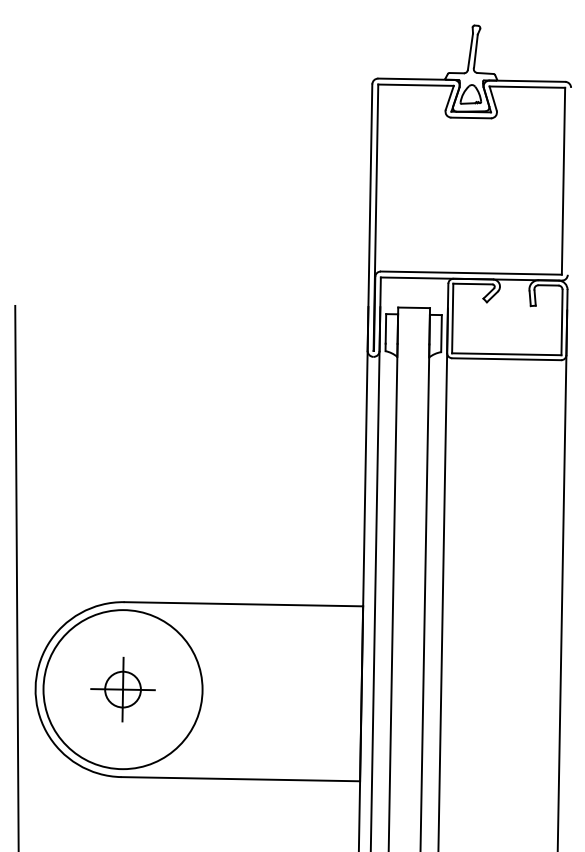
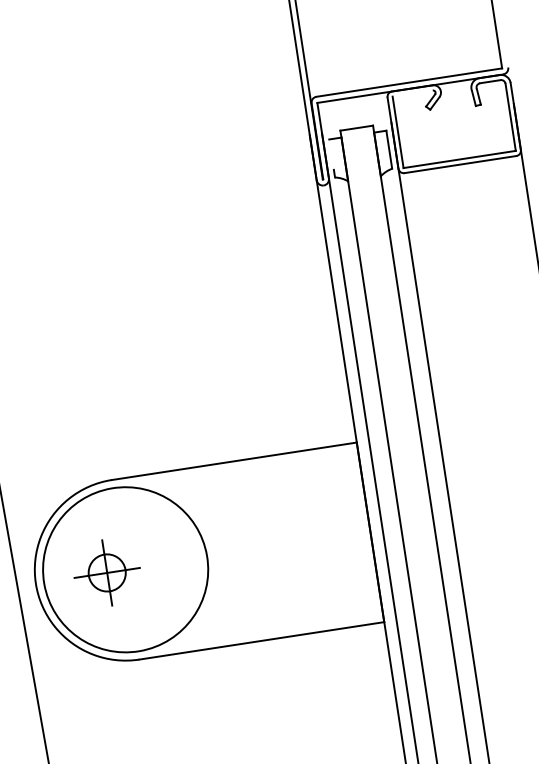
line: (472, 283) -> (412, 93), removed
line: (385, 328) -> (331, 154), removed
part: (122, 689) -> (106, 572), moved

